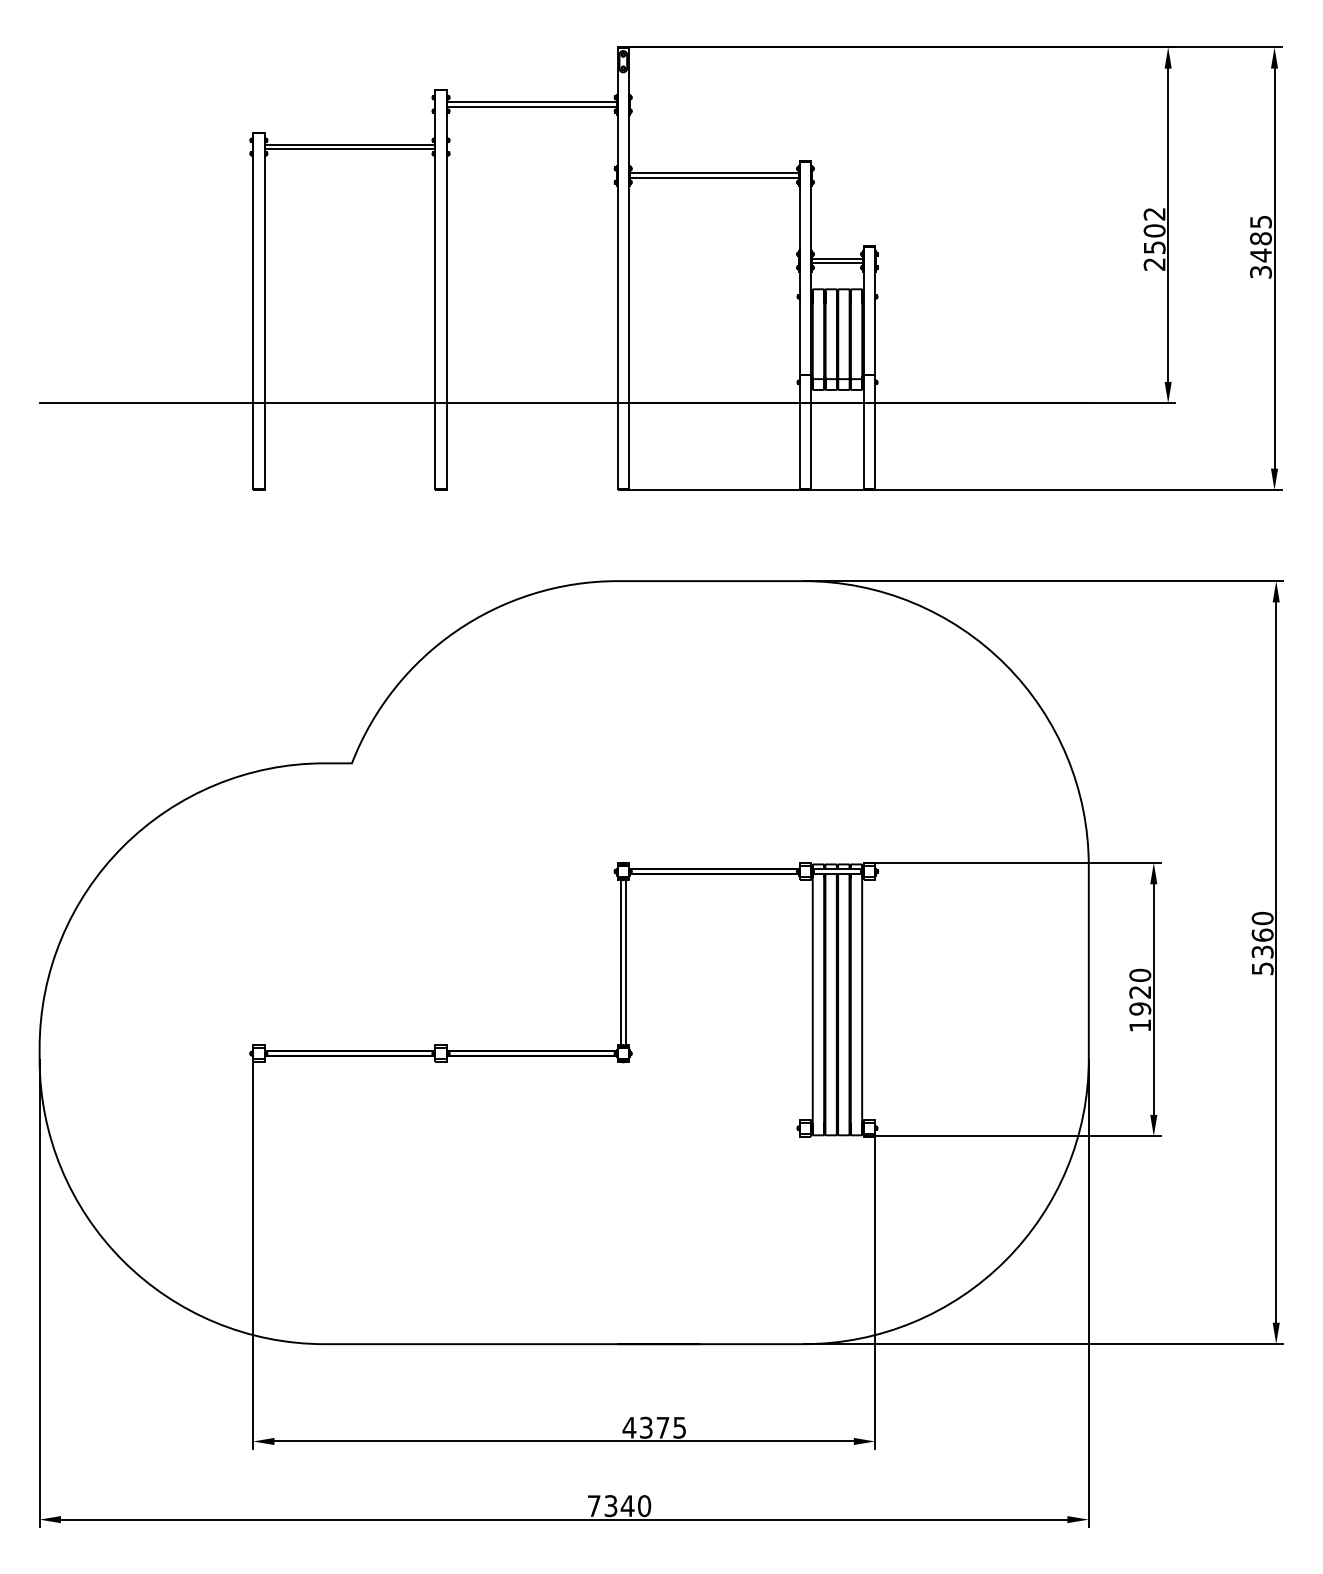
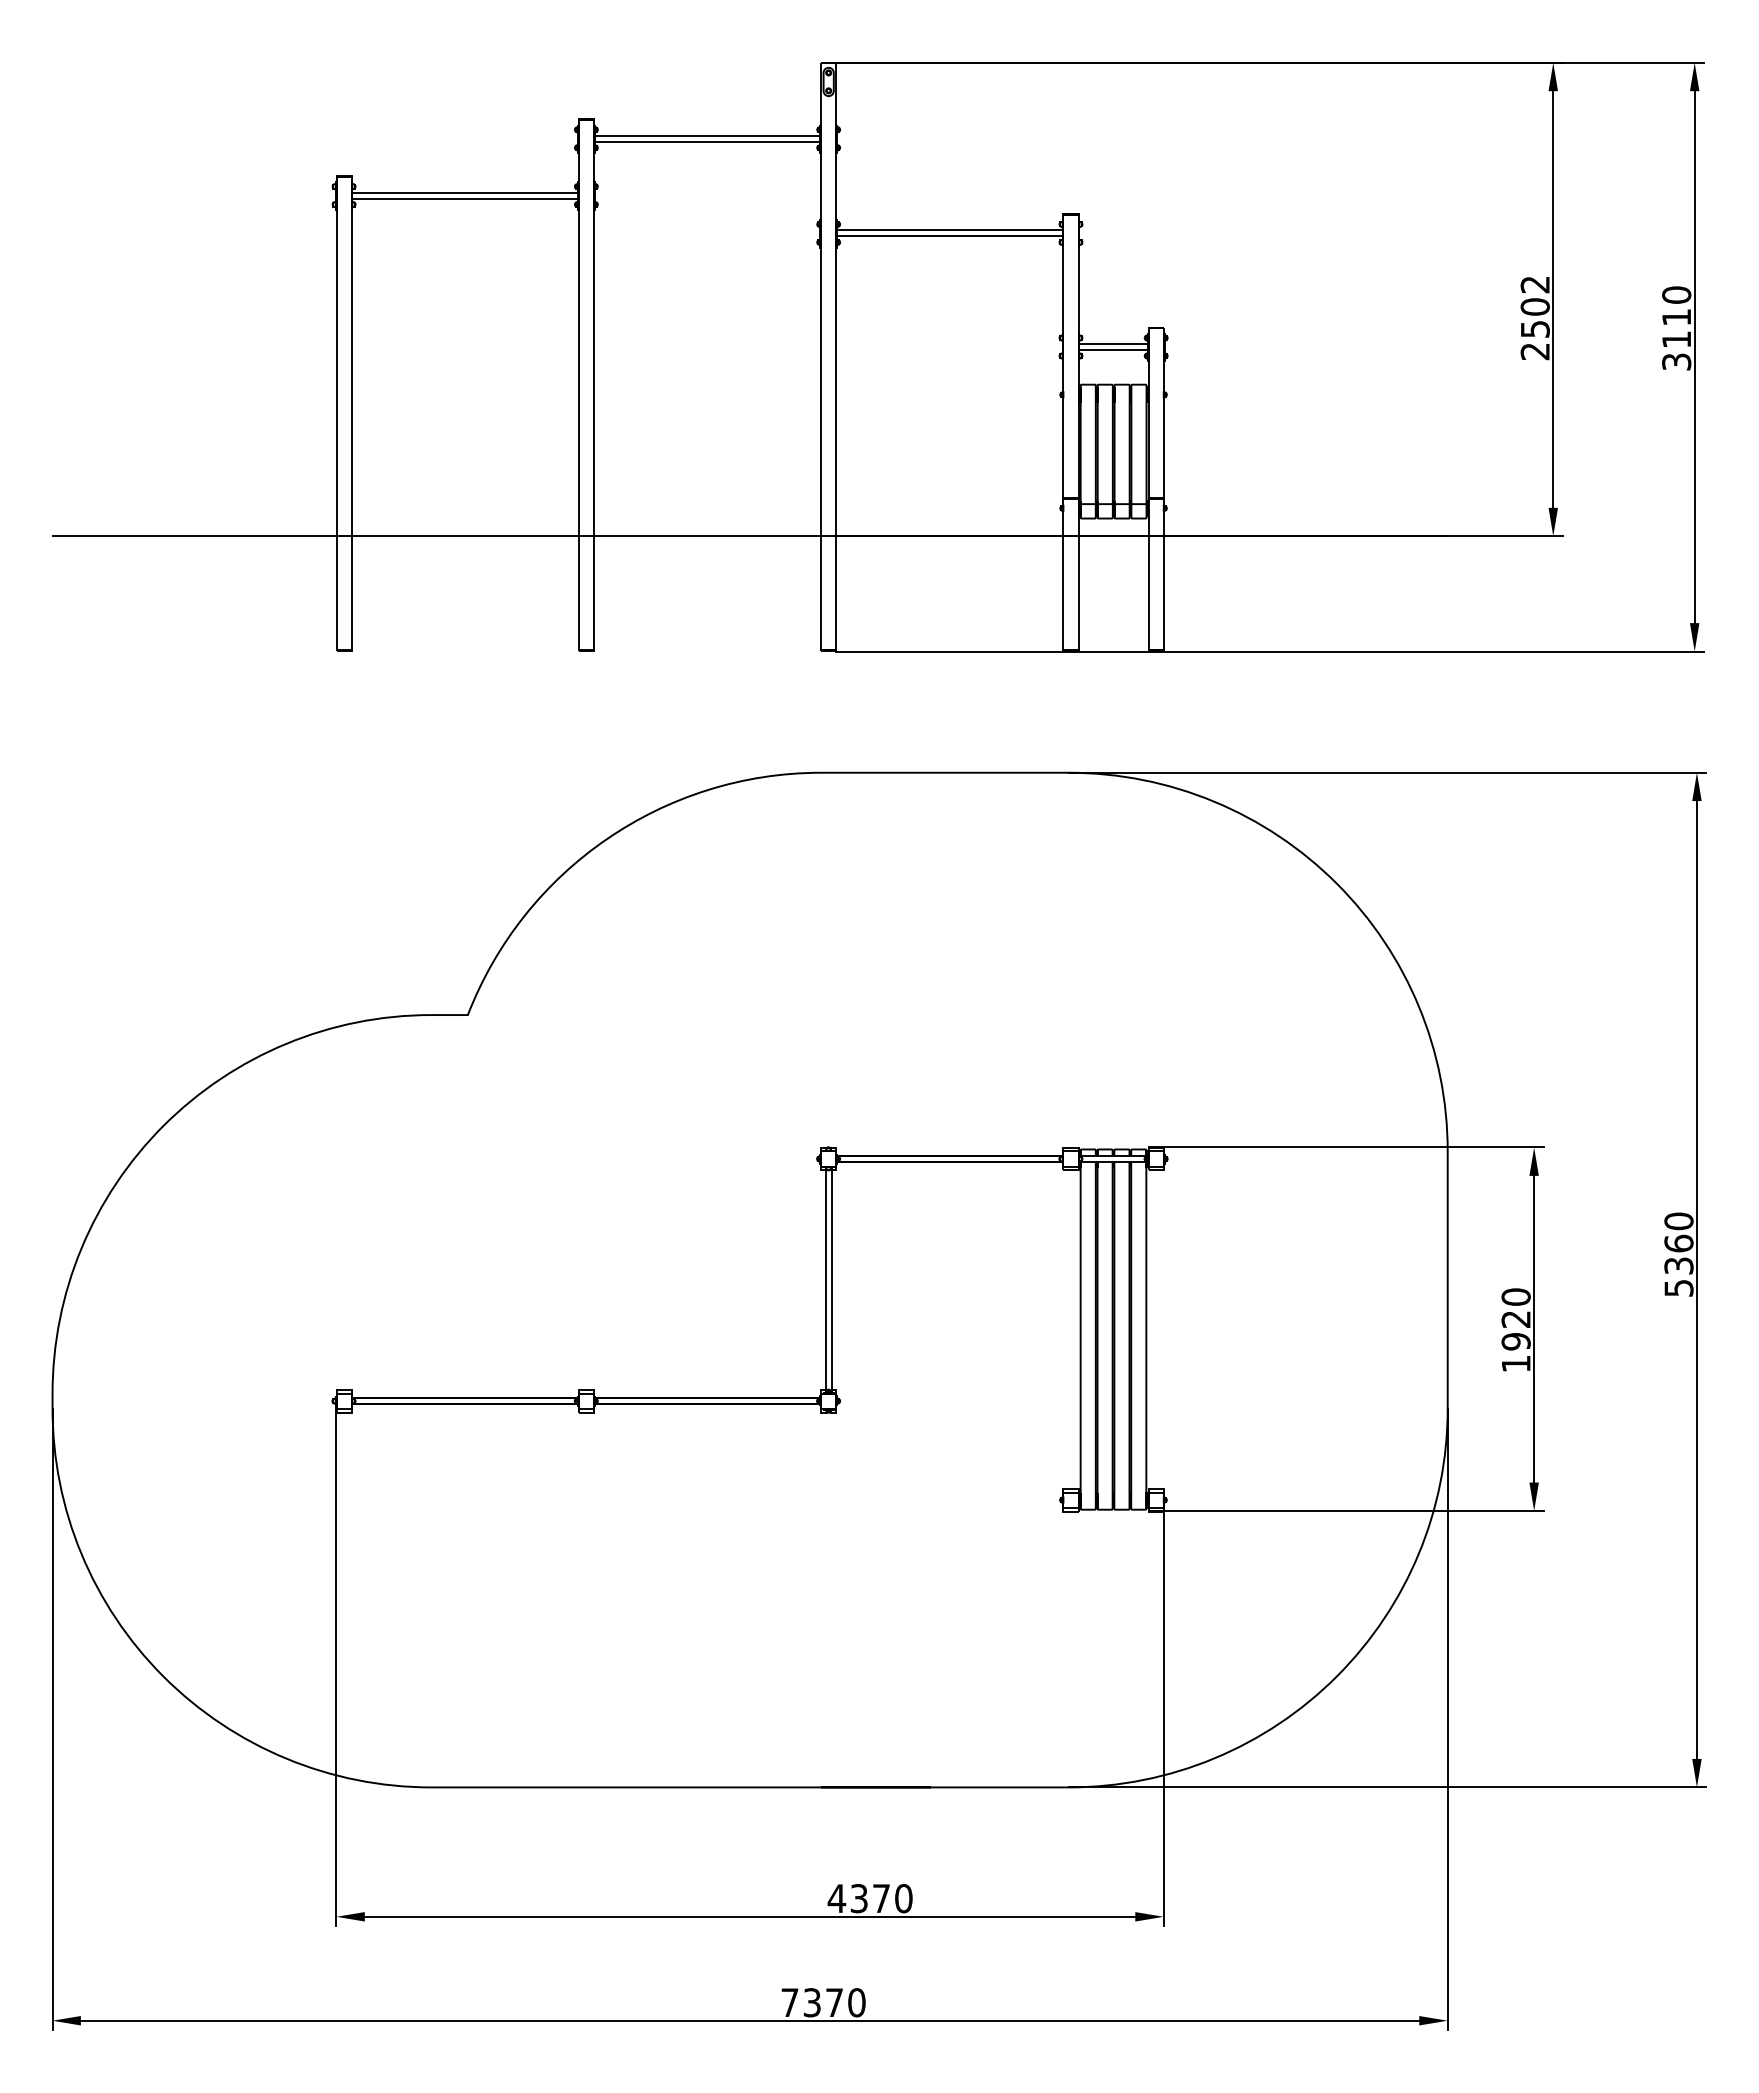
text: (1260, 238) -> (1676, 317), 3485 -> 3110
text: (679, 1427) -> (903, 1898), 4375 -> 4370
text: (627, 1505) -> (834, 2002), 7340 -> 7370

